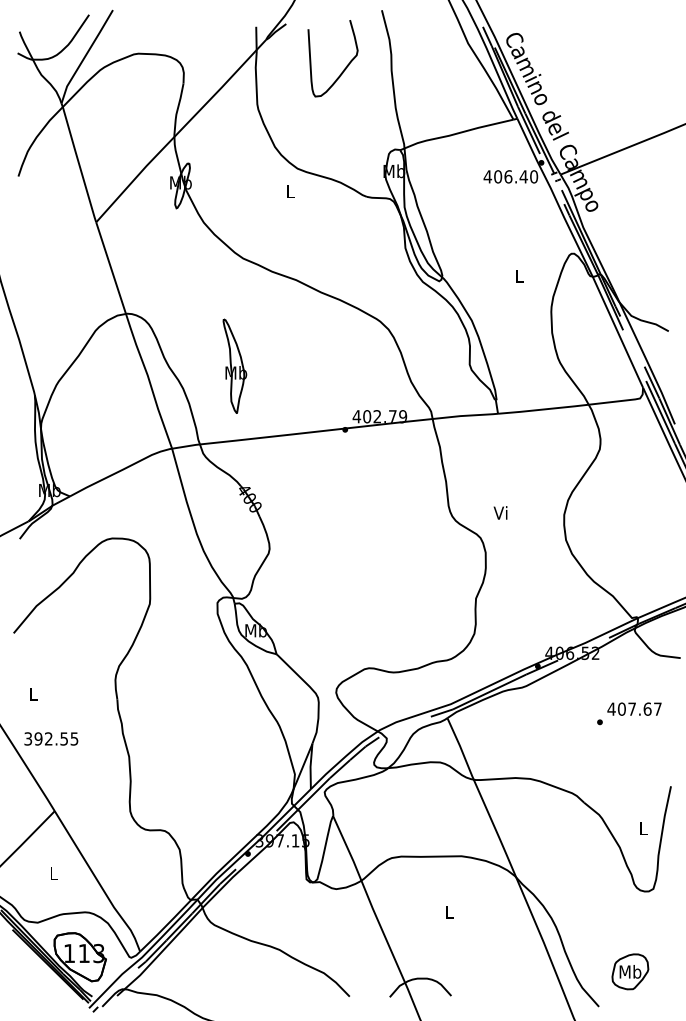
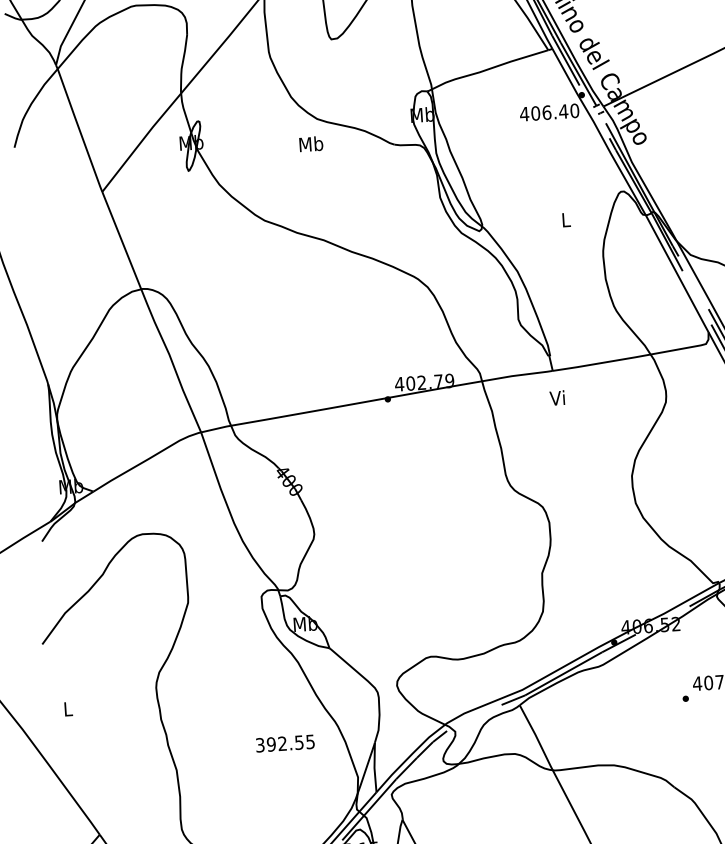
text: (290, 191) -> (311, 144), L -> Mb
part: (234, 365) -> (262, 337), removed
text: (500, 512) -> (557, 397), moved
text: (51, 738) -> (285, 743), moved

